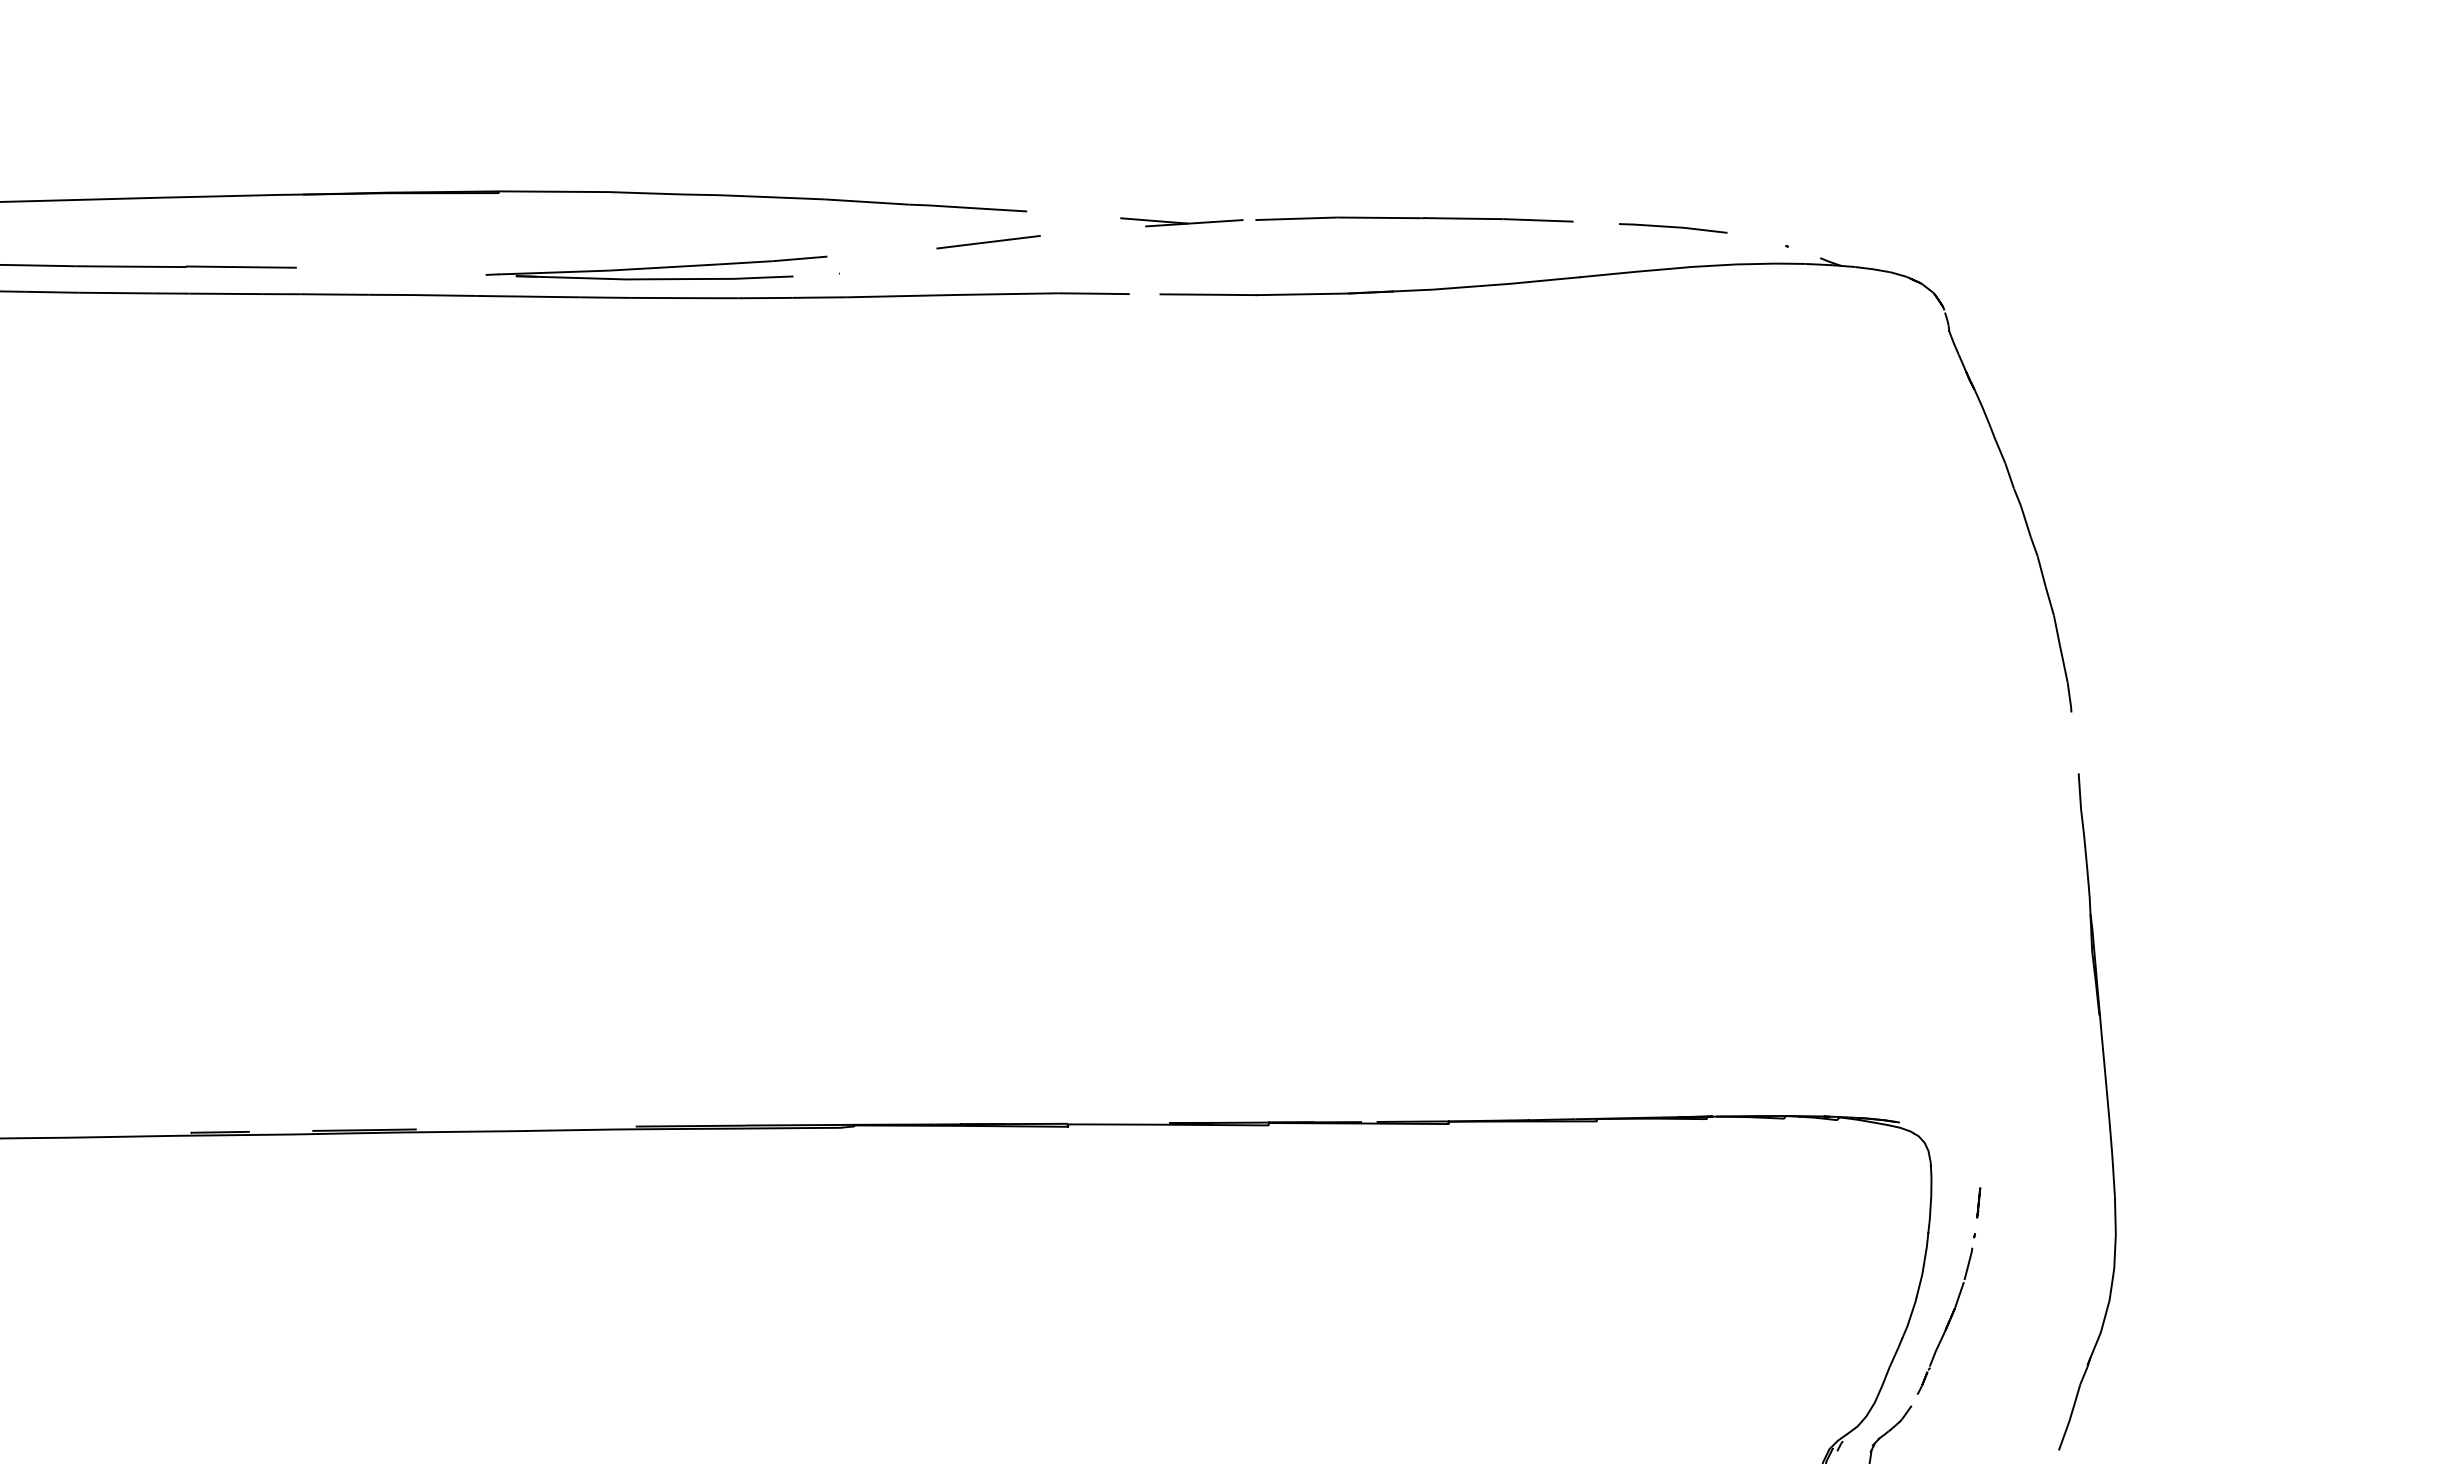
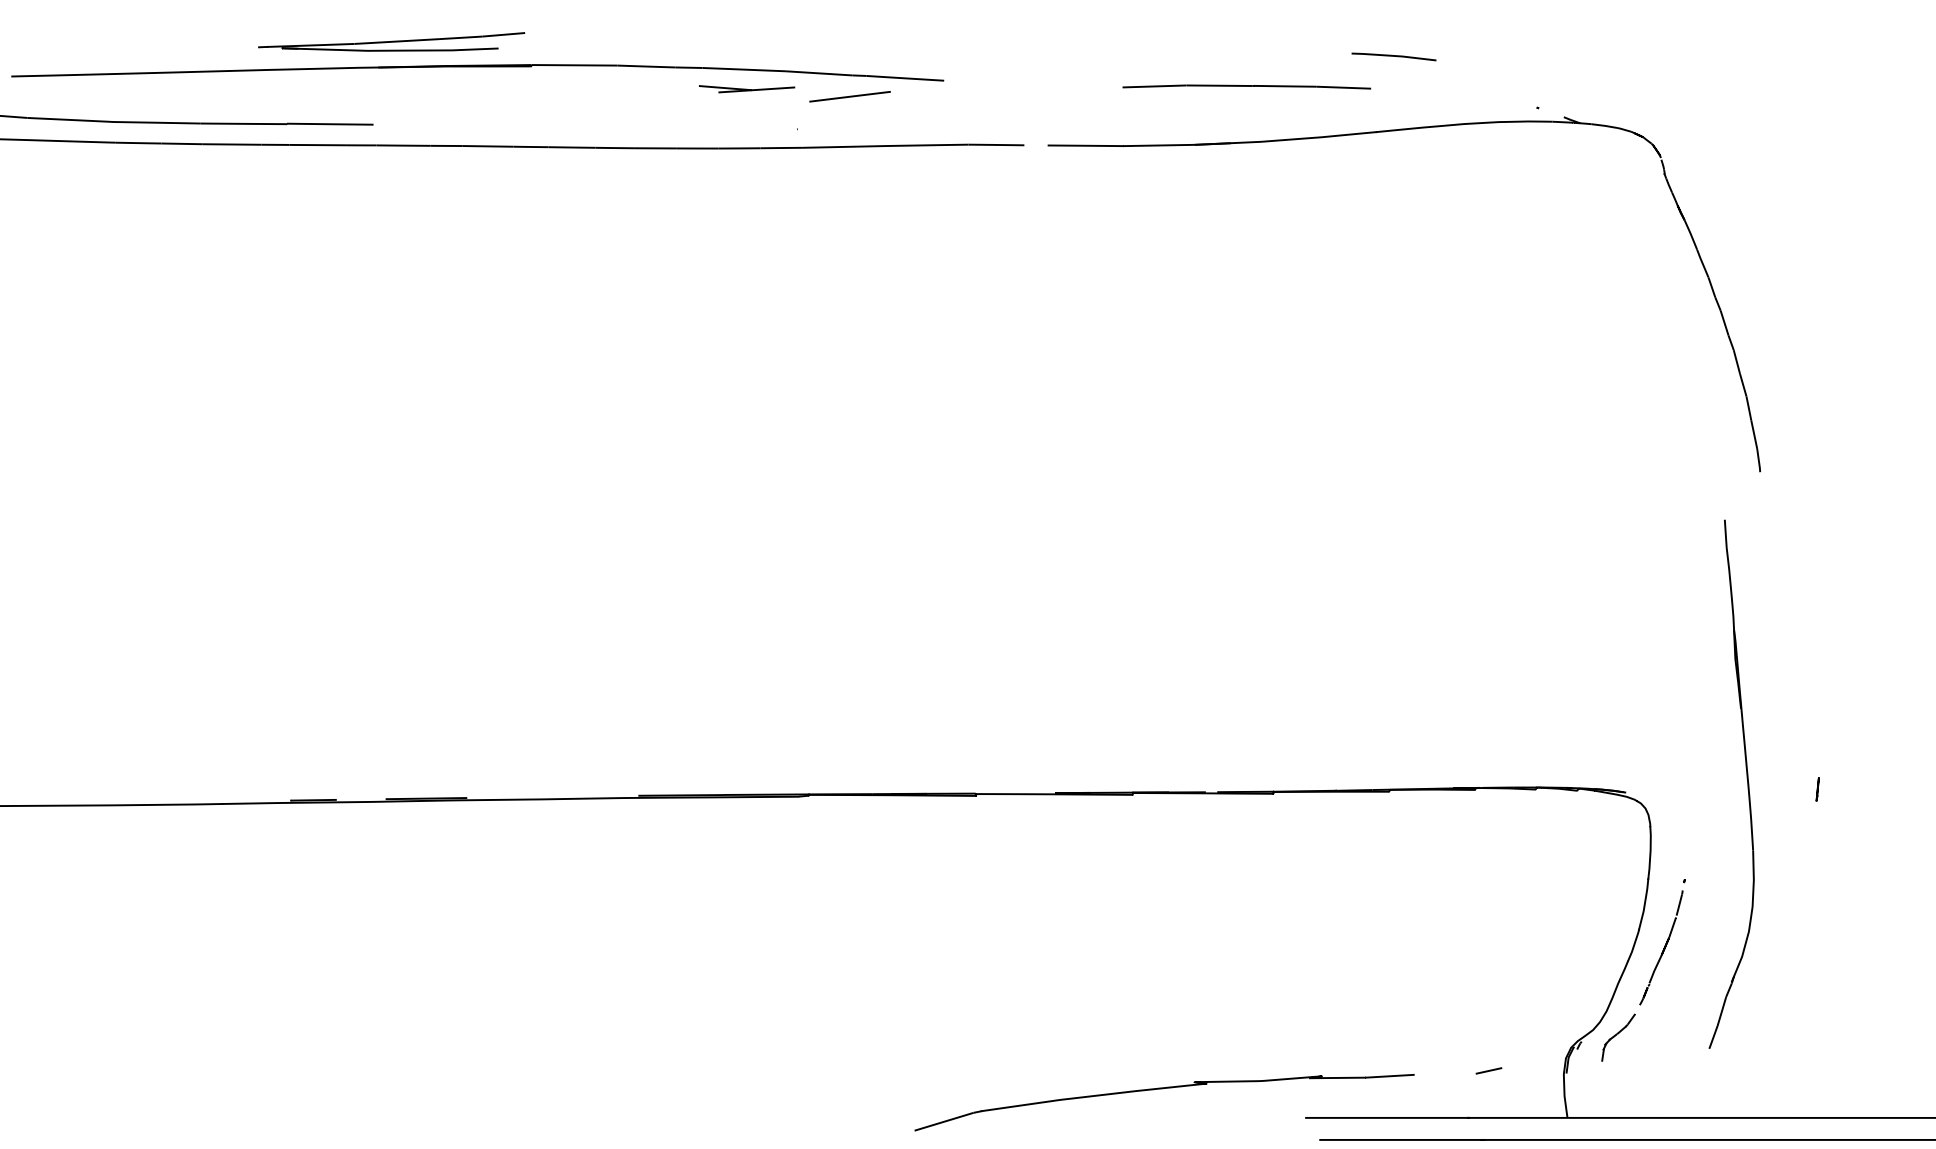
part: (1182, 222) -> (747, 89), moved
part: (1672, 227) -> (1393, 56), moved
line: (987, 241) -> (849, 96), moved
part: (656, 267) -> (391, 41), moved
part: (2106, 1104) -> (1746, 778), moved
line: (1978, 1203) -> (1817, 789), moved

